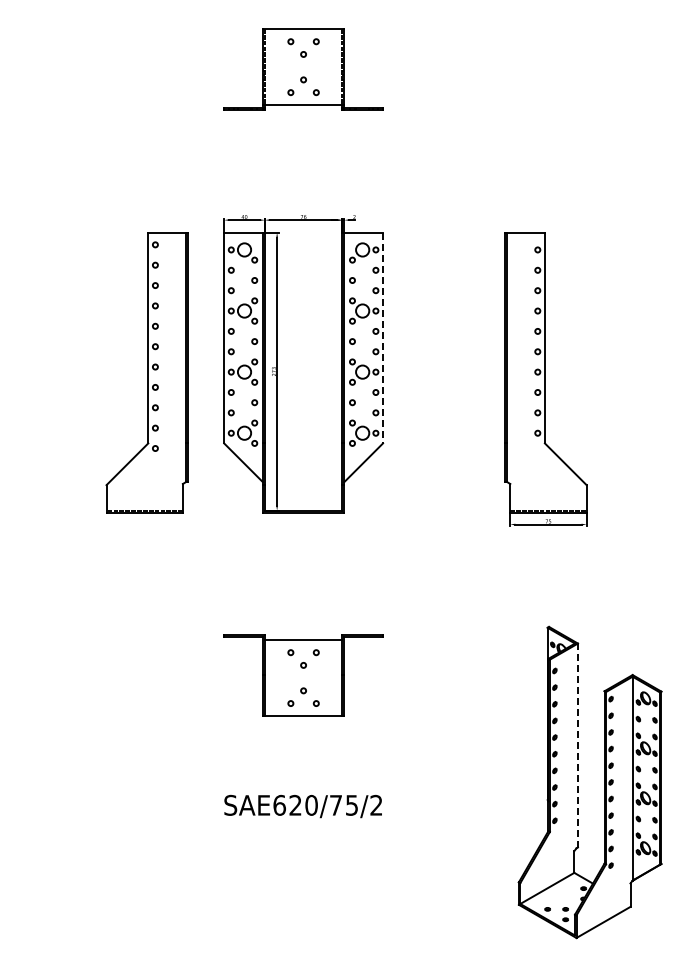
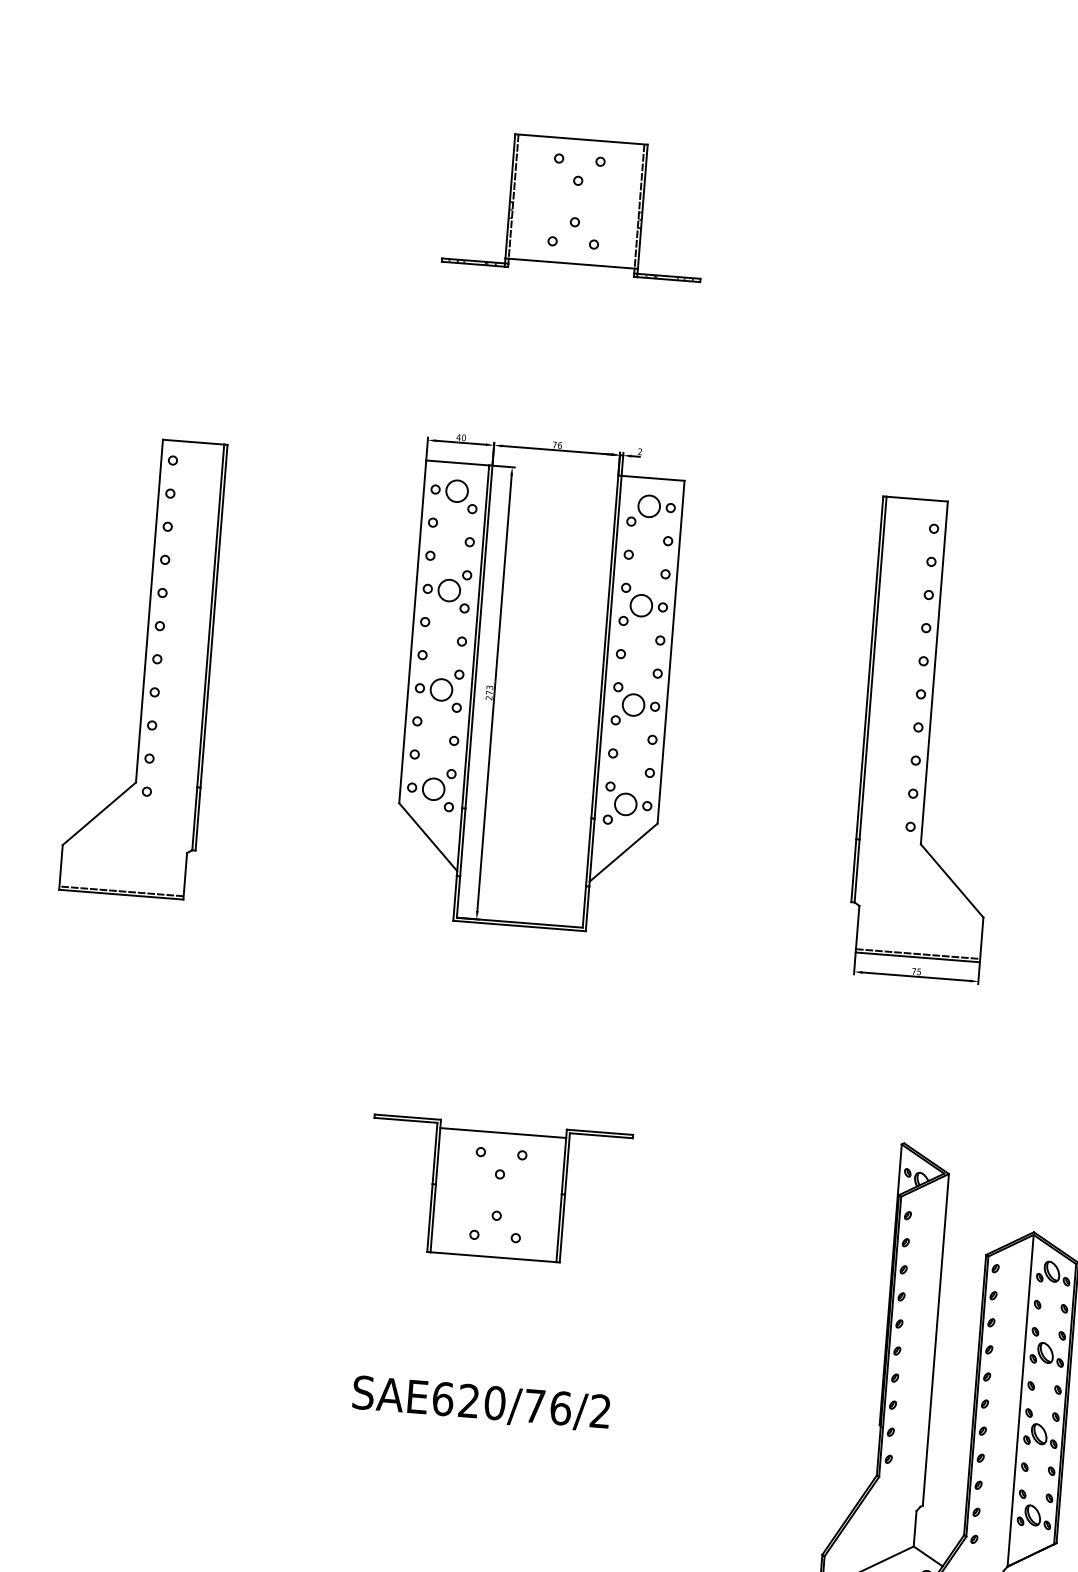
line: (383, 338) -> (671, 653), dashed -> solid
part: (146, 372) -> (142, 666), moved
line: (577, 745) -> (935, 1339), dashed -> solid
text: (351, 804) -> (560, 1406), SAE620/75/2 -> SAE620/76/2

